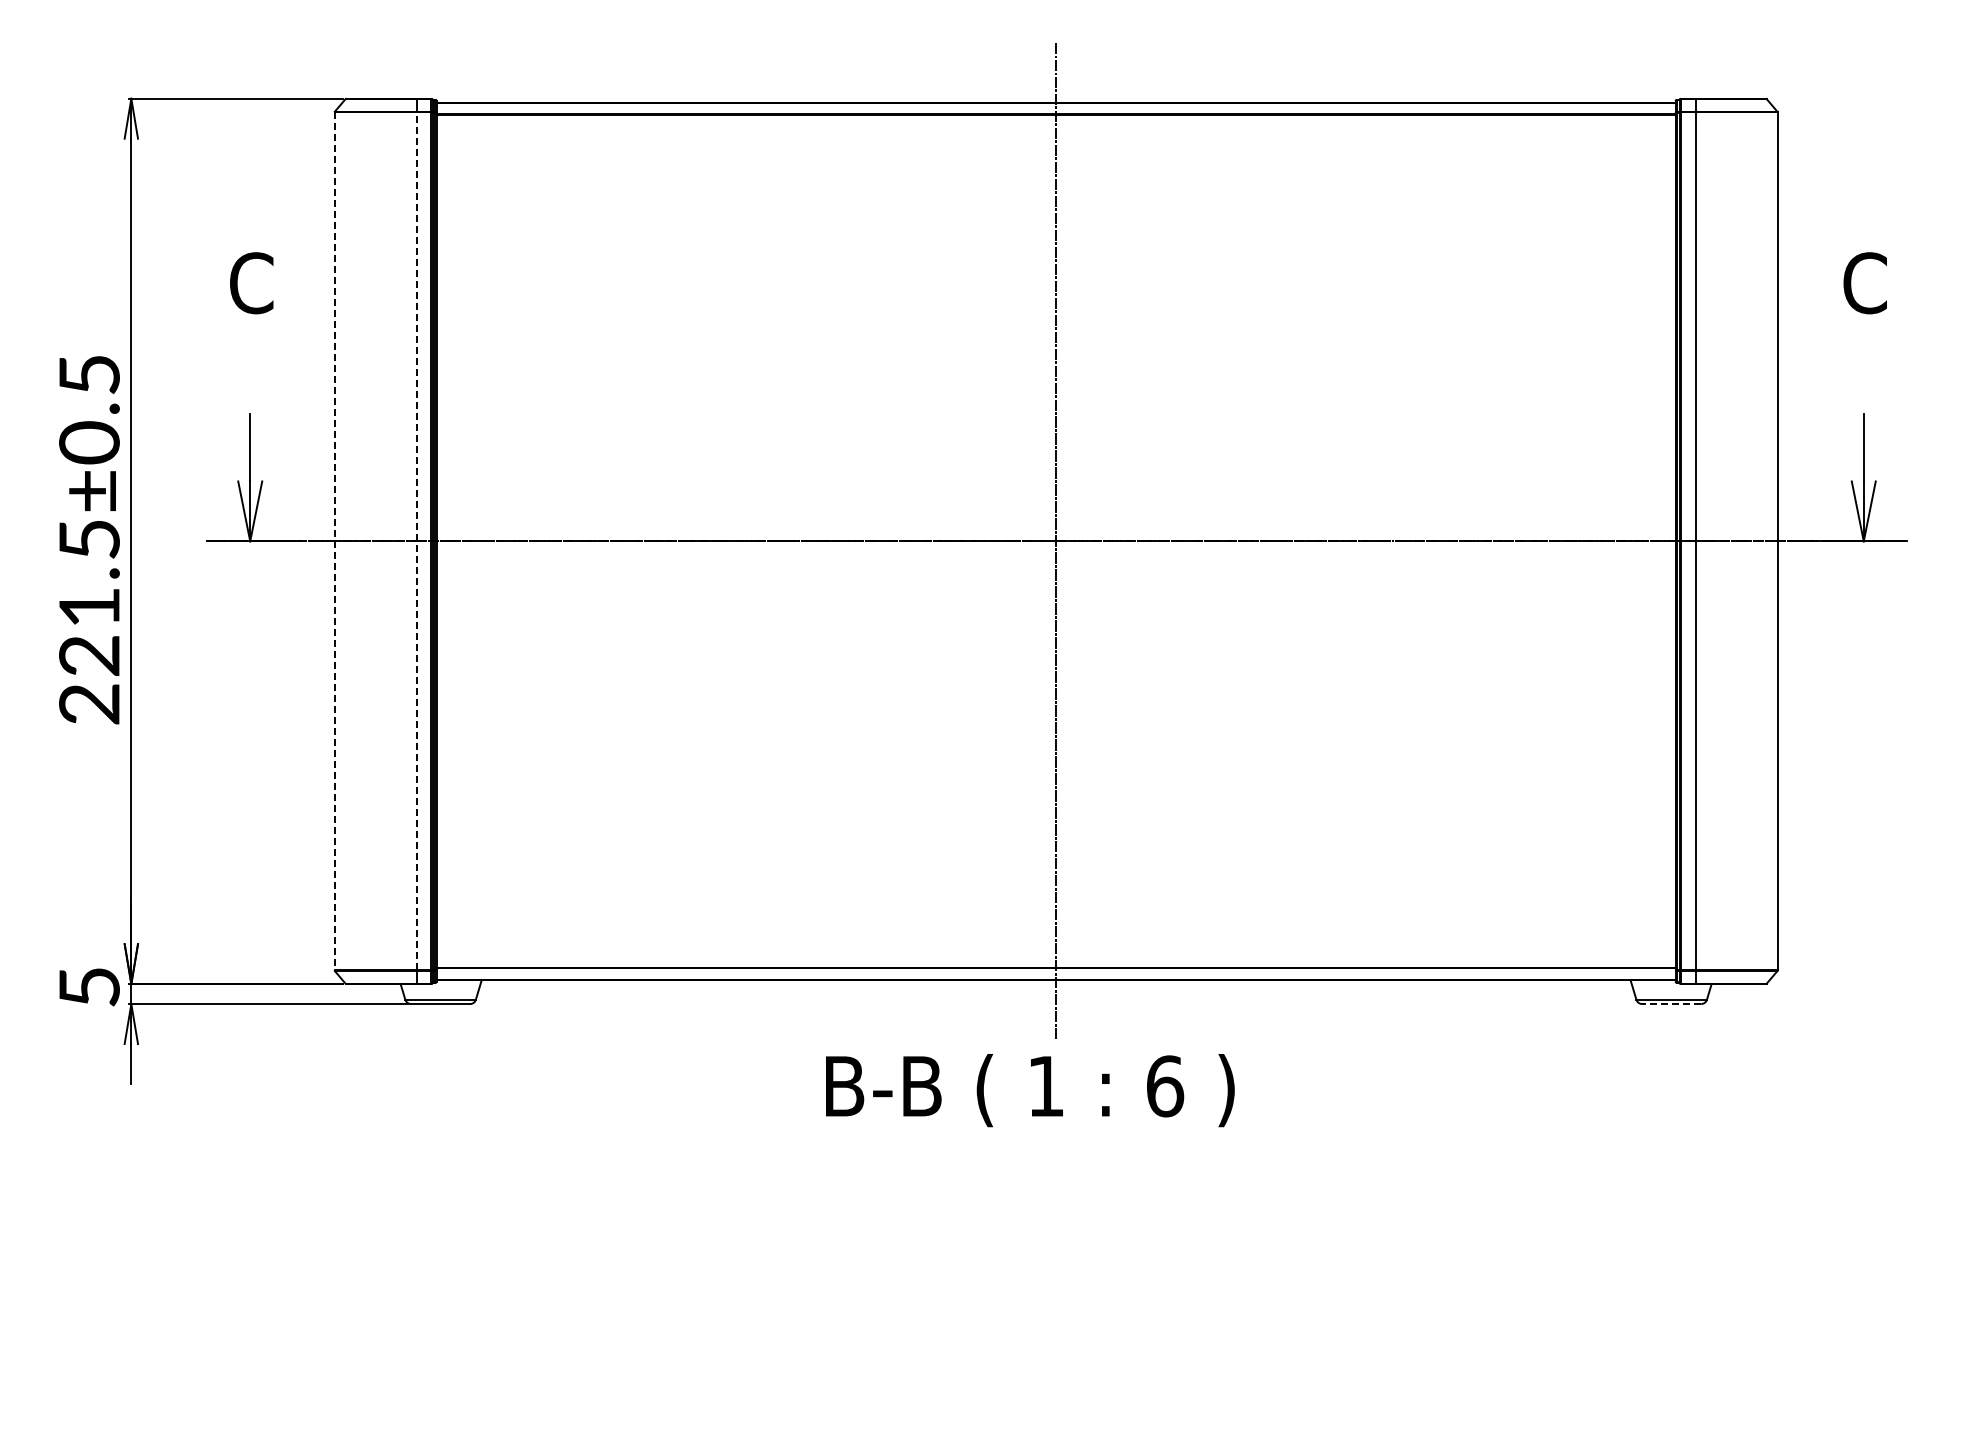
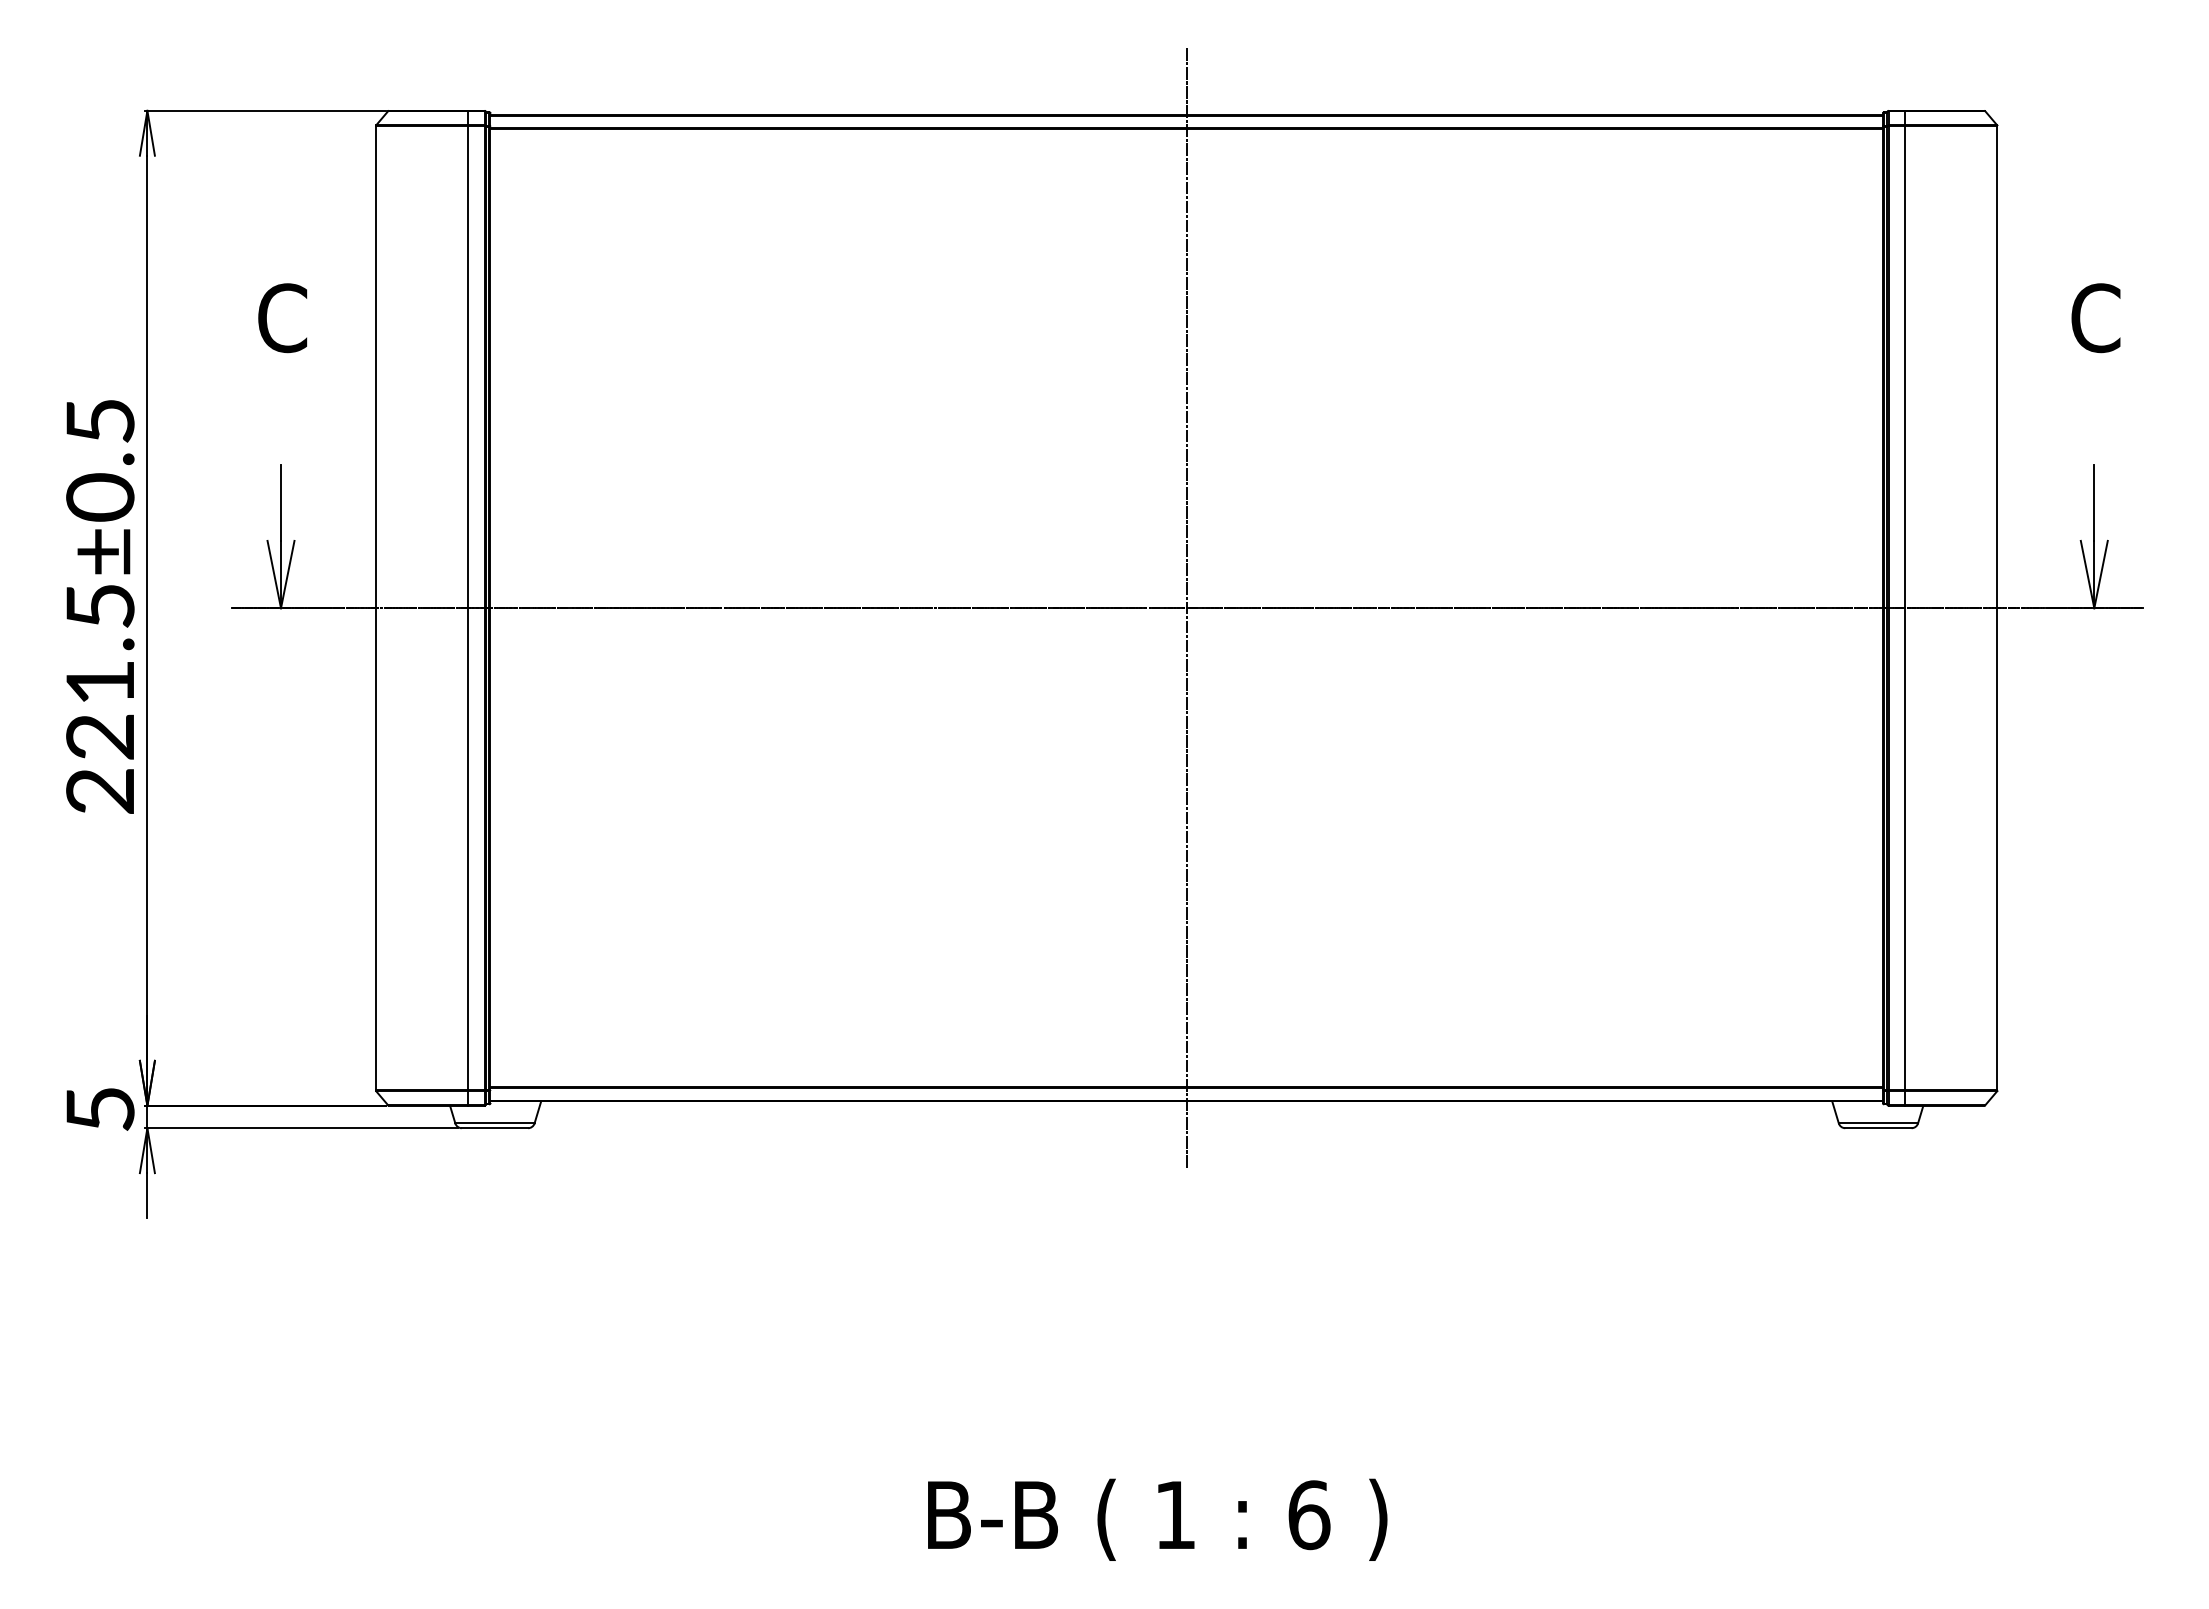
line: (416, 540) -> (467, 607), dashed -> solid
line: (334, 541) -> (375, 608), dashed -> solid
line: (1671, 1004) -> (1878, 1128), dashed -> solid
text: (1030, 1090) -> (1157, 1519), moved

